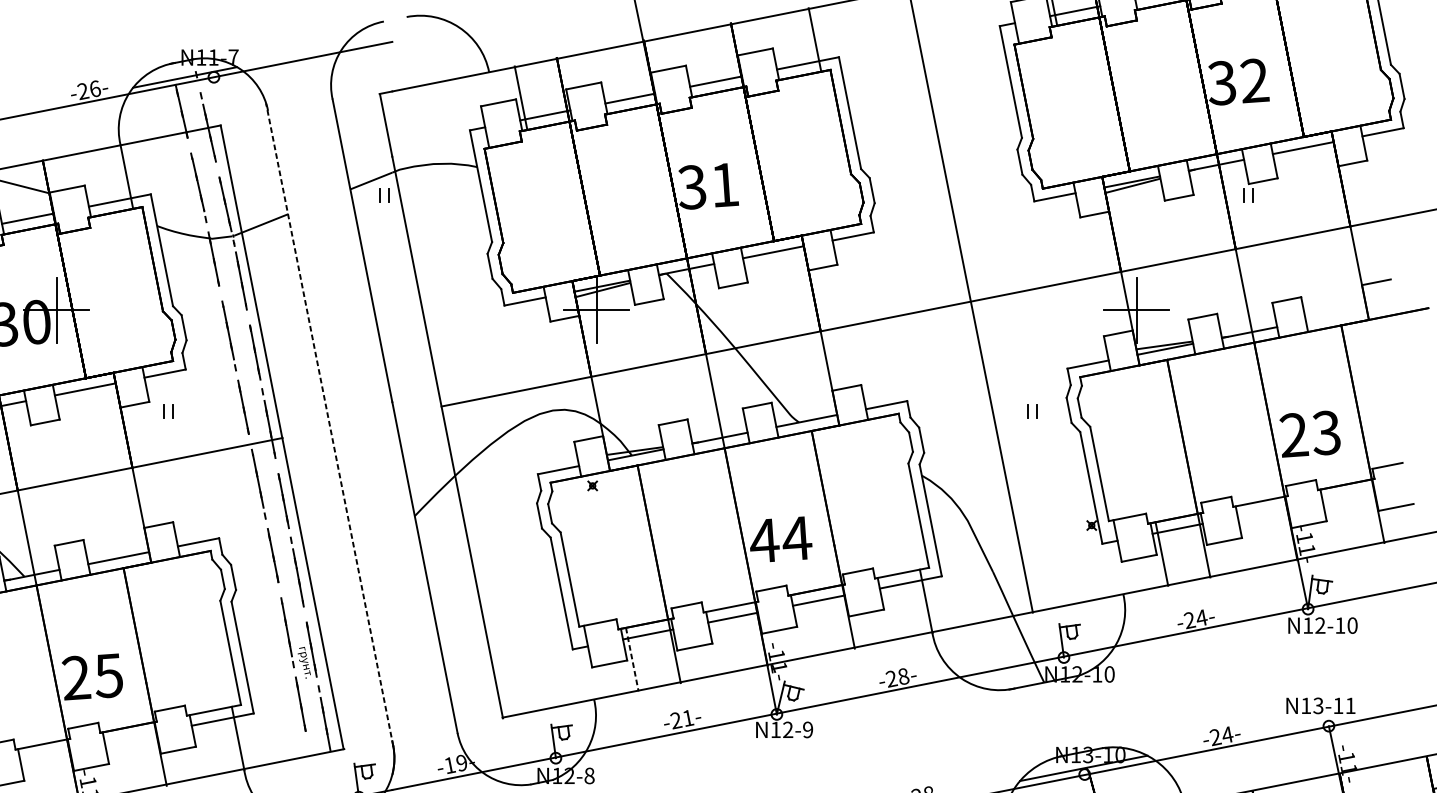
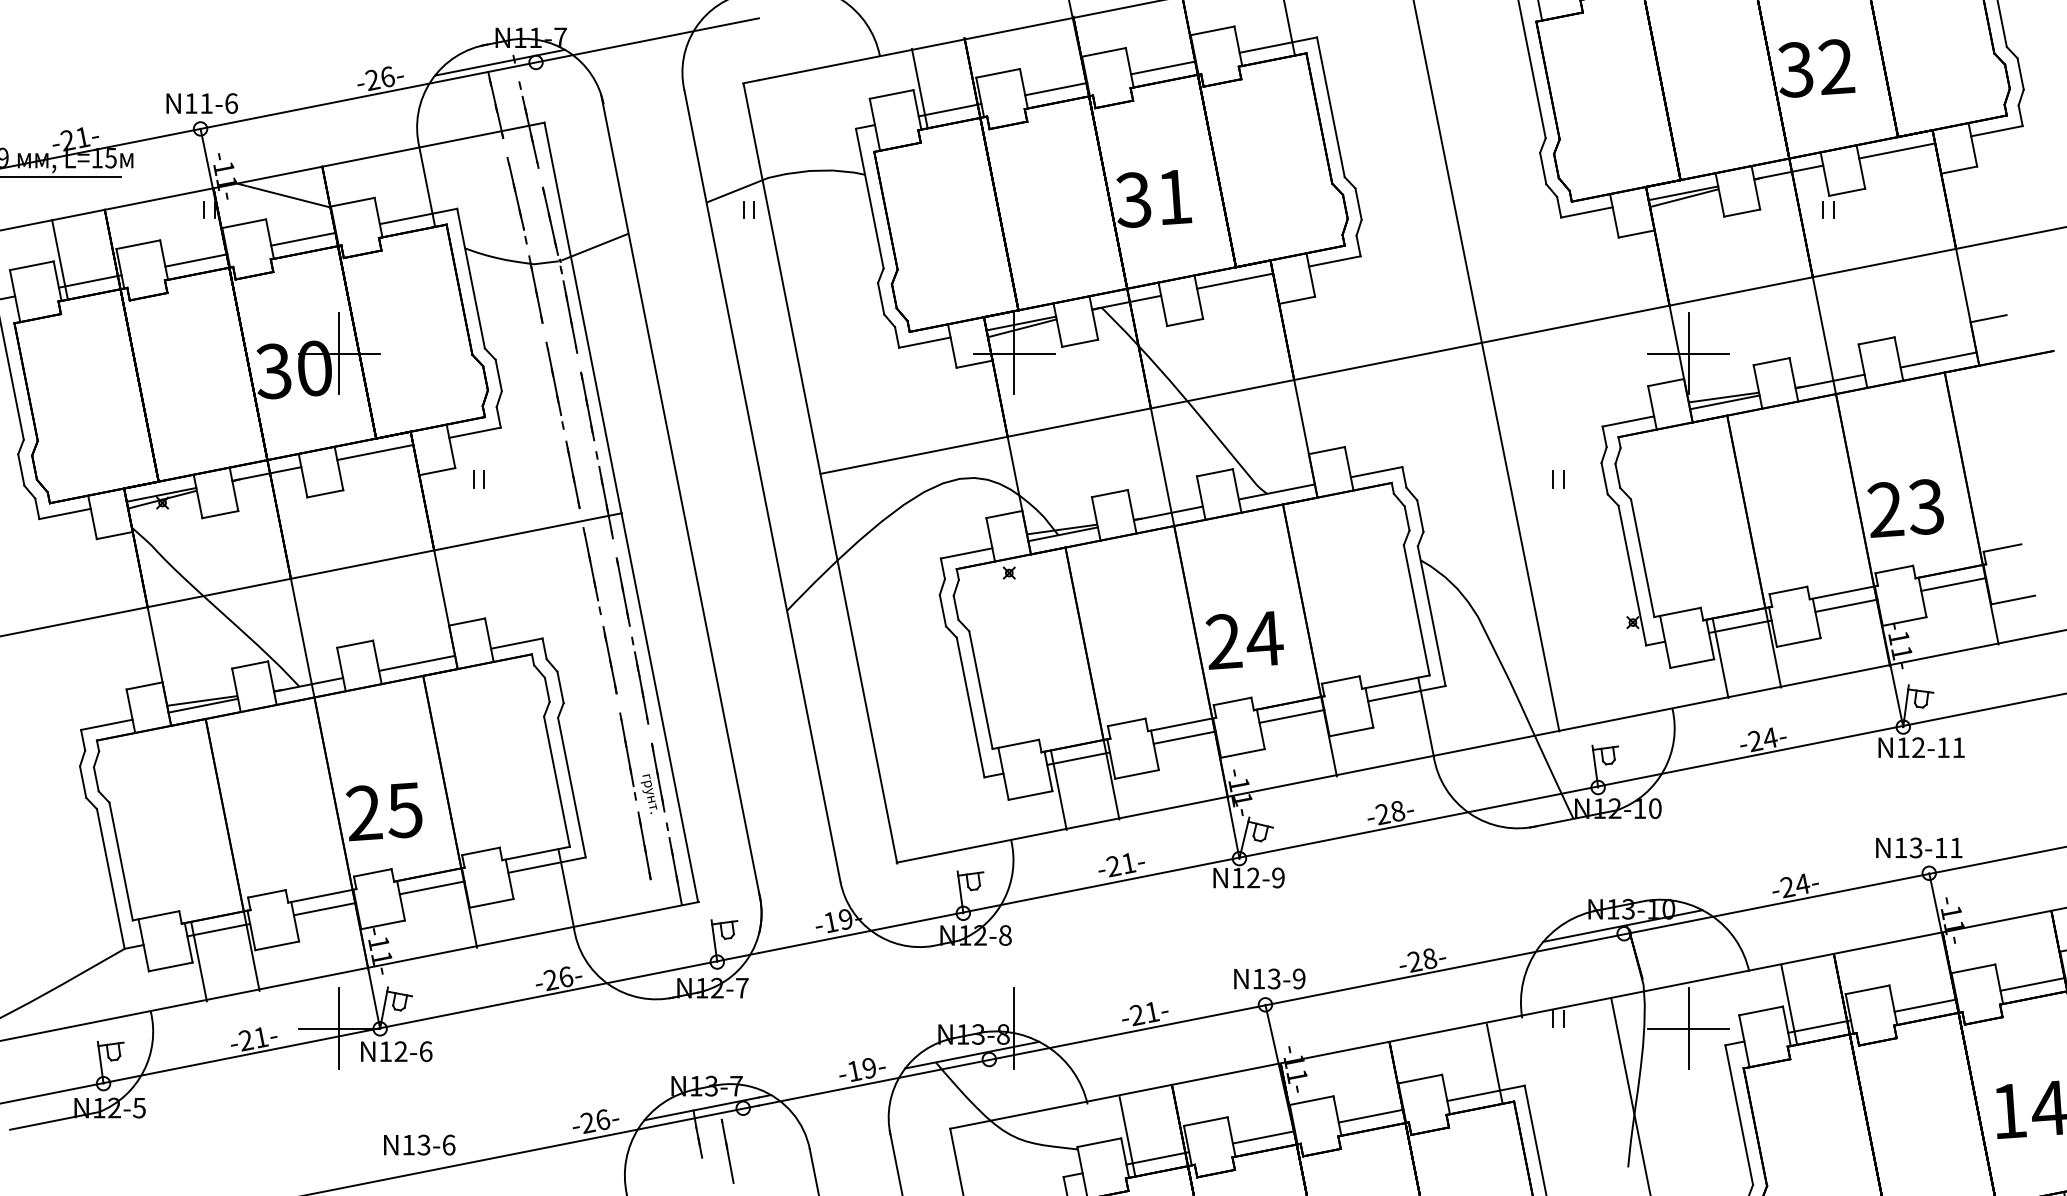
line: (1336, 314) -> (1938, 359), added
line: (329, 424) -> (680, 496), dashed -> solid
line: (1348, 495) -> (1953, 584), added
line: (1262, 511) -> (1846, 605), added
text: (764, 540) -> (1224, 641), 44 -> 24
text: (1352, 625) -> (1958, 747), N12-10 -> N12-11
line: (632, 659) -> (1058, 790), dashed -> solid
line: (130, 737) -> (431, 887), added
line: (44, 754) -> (324, 908), added

